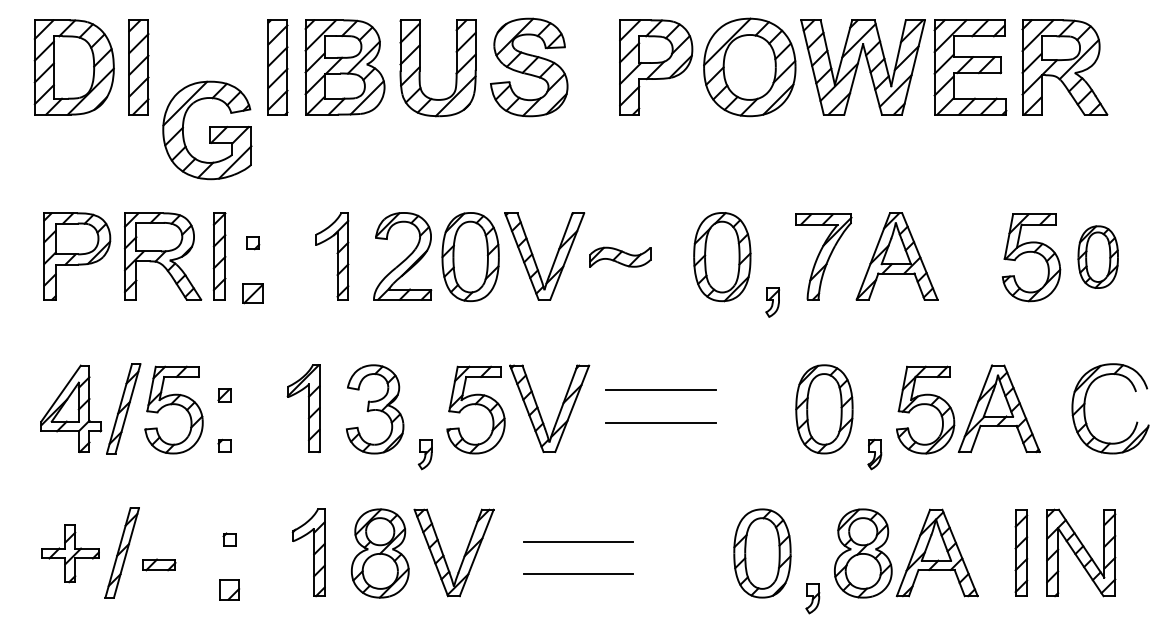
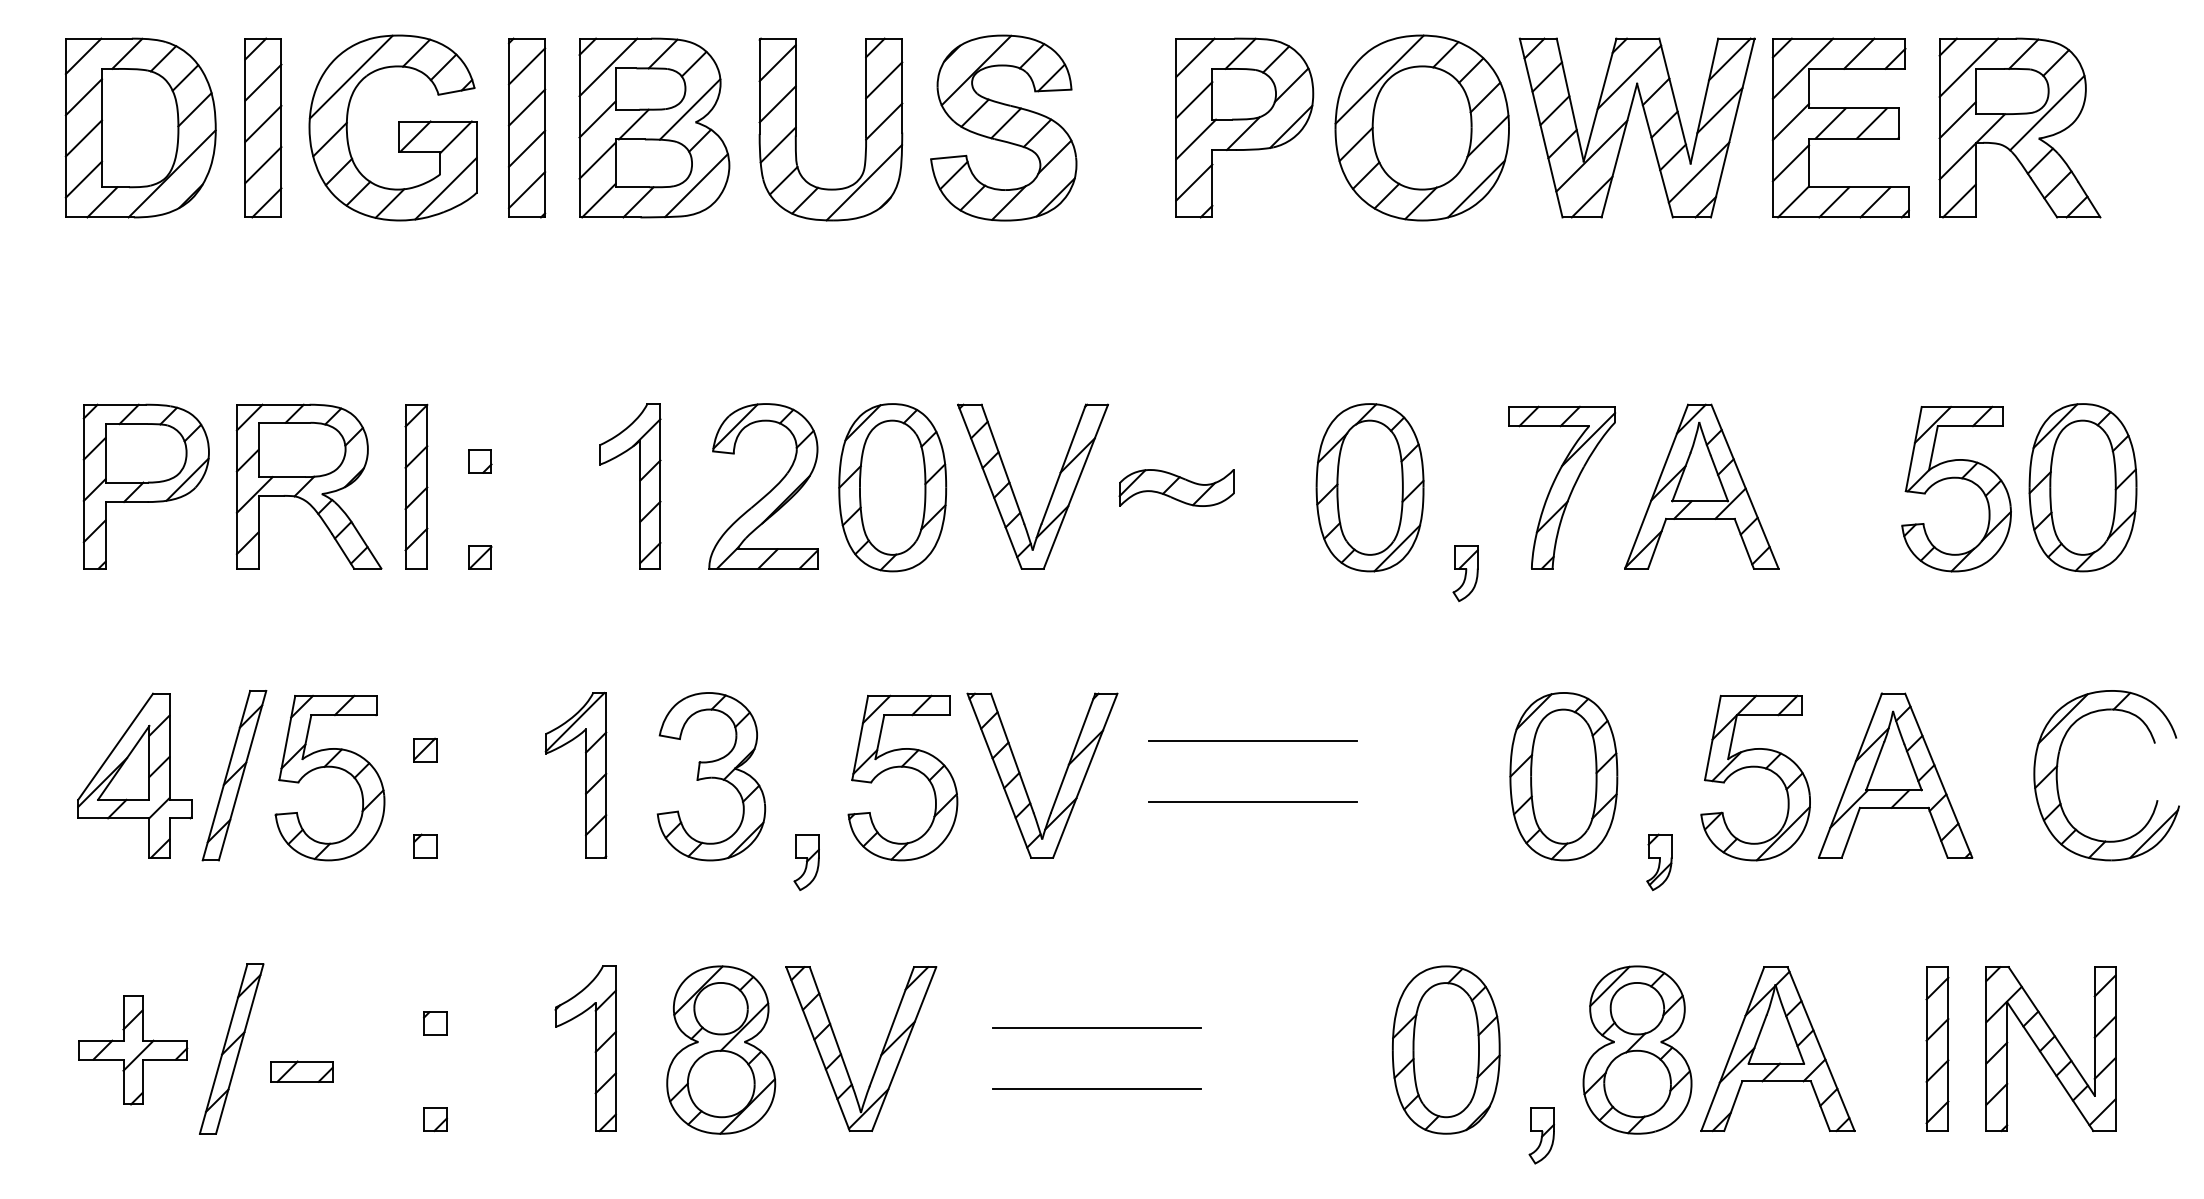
part: (207, 130) -> (393, 128), moved
part: (1098, 257) -> (2083, 488), size x1.43
part: (253, 293) -> (480, 556), size x0.62
part: (229, 590) -> (435, 1120), size x0.62

